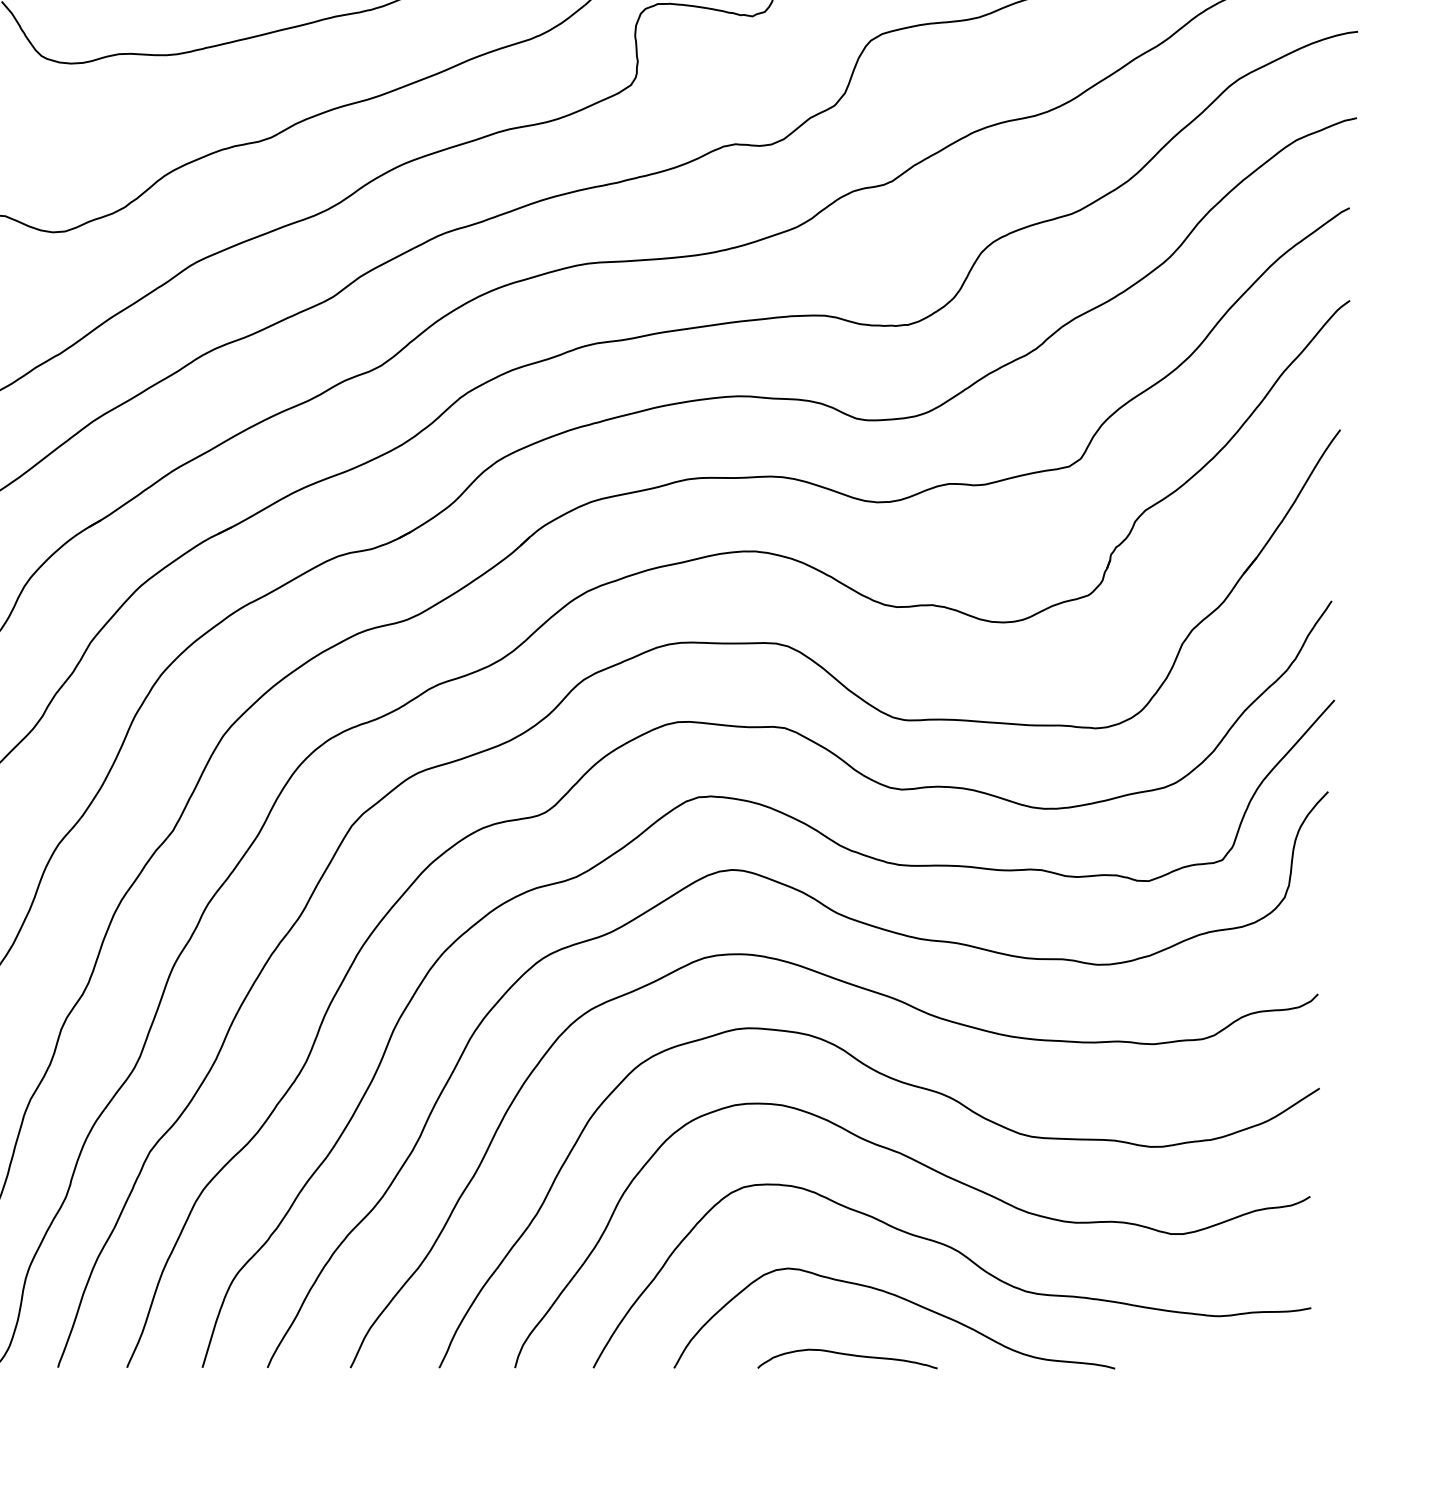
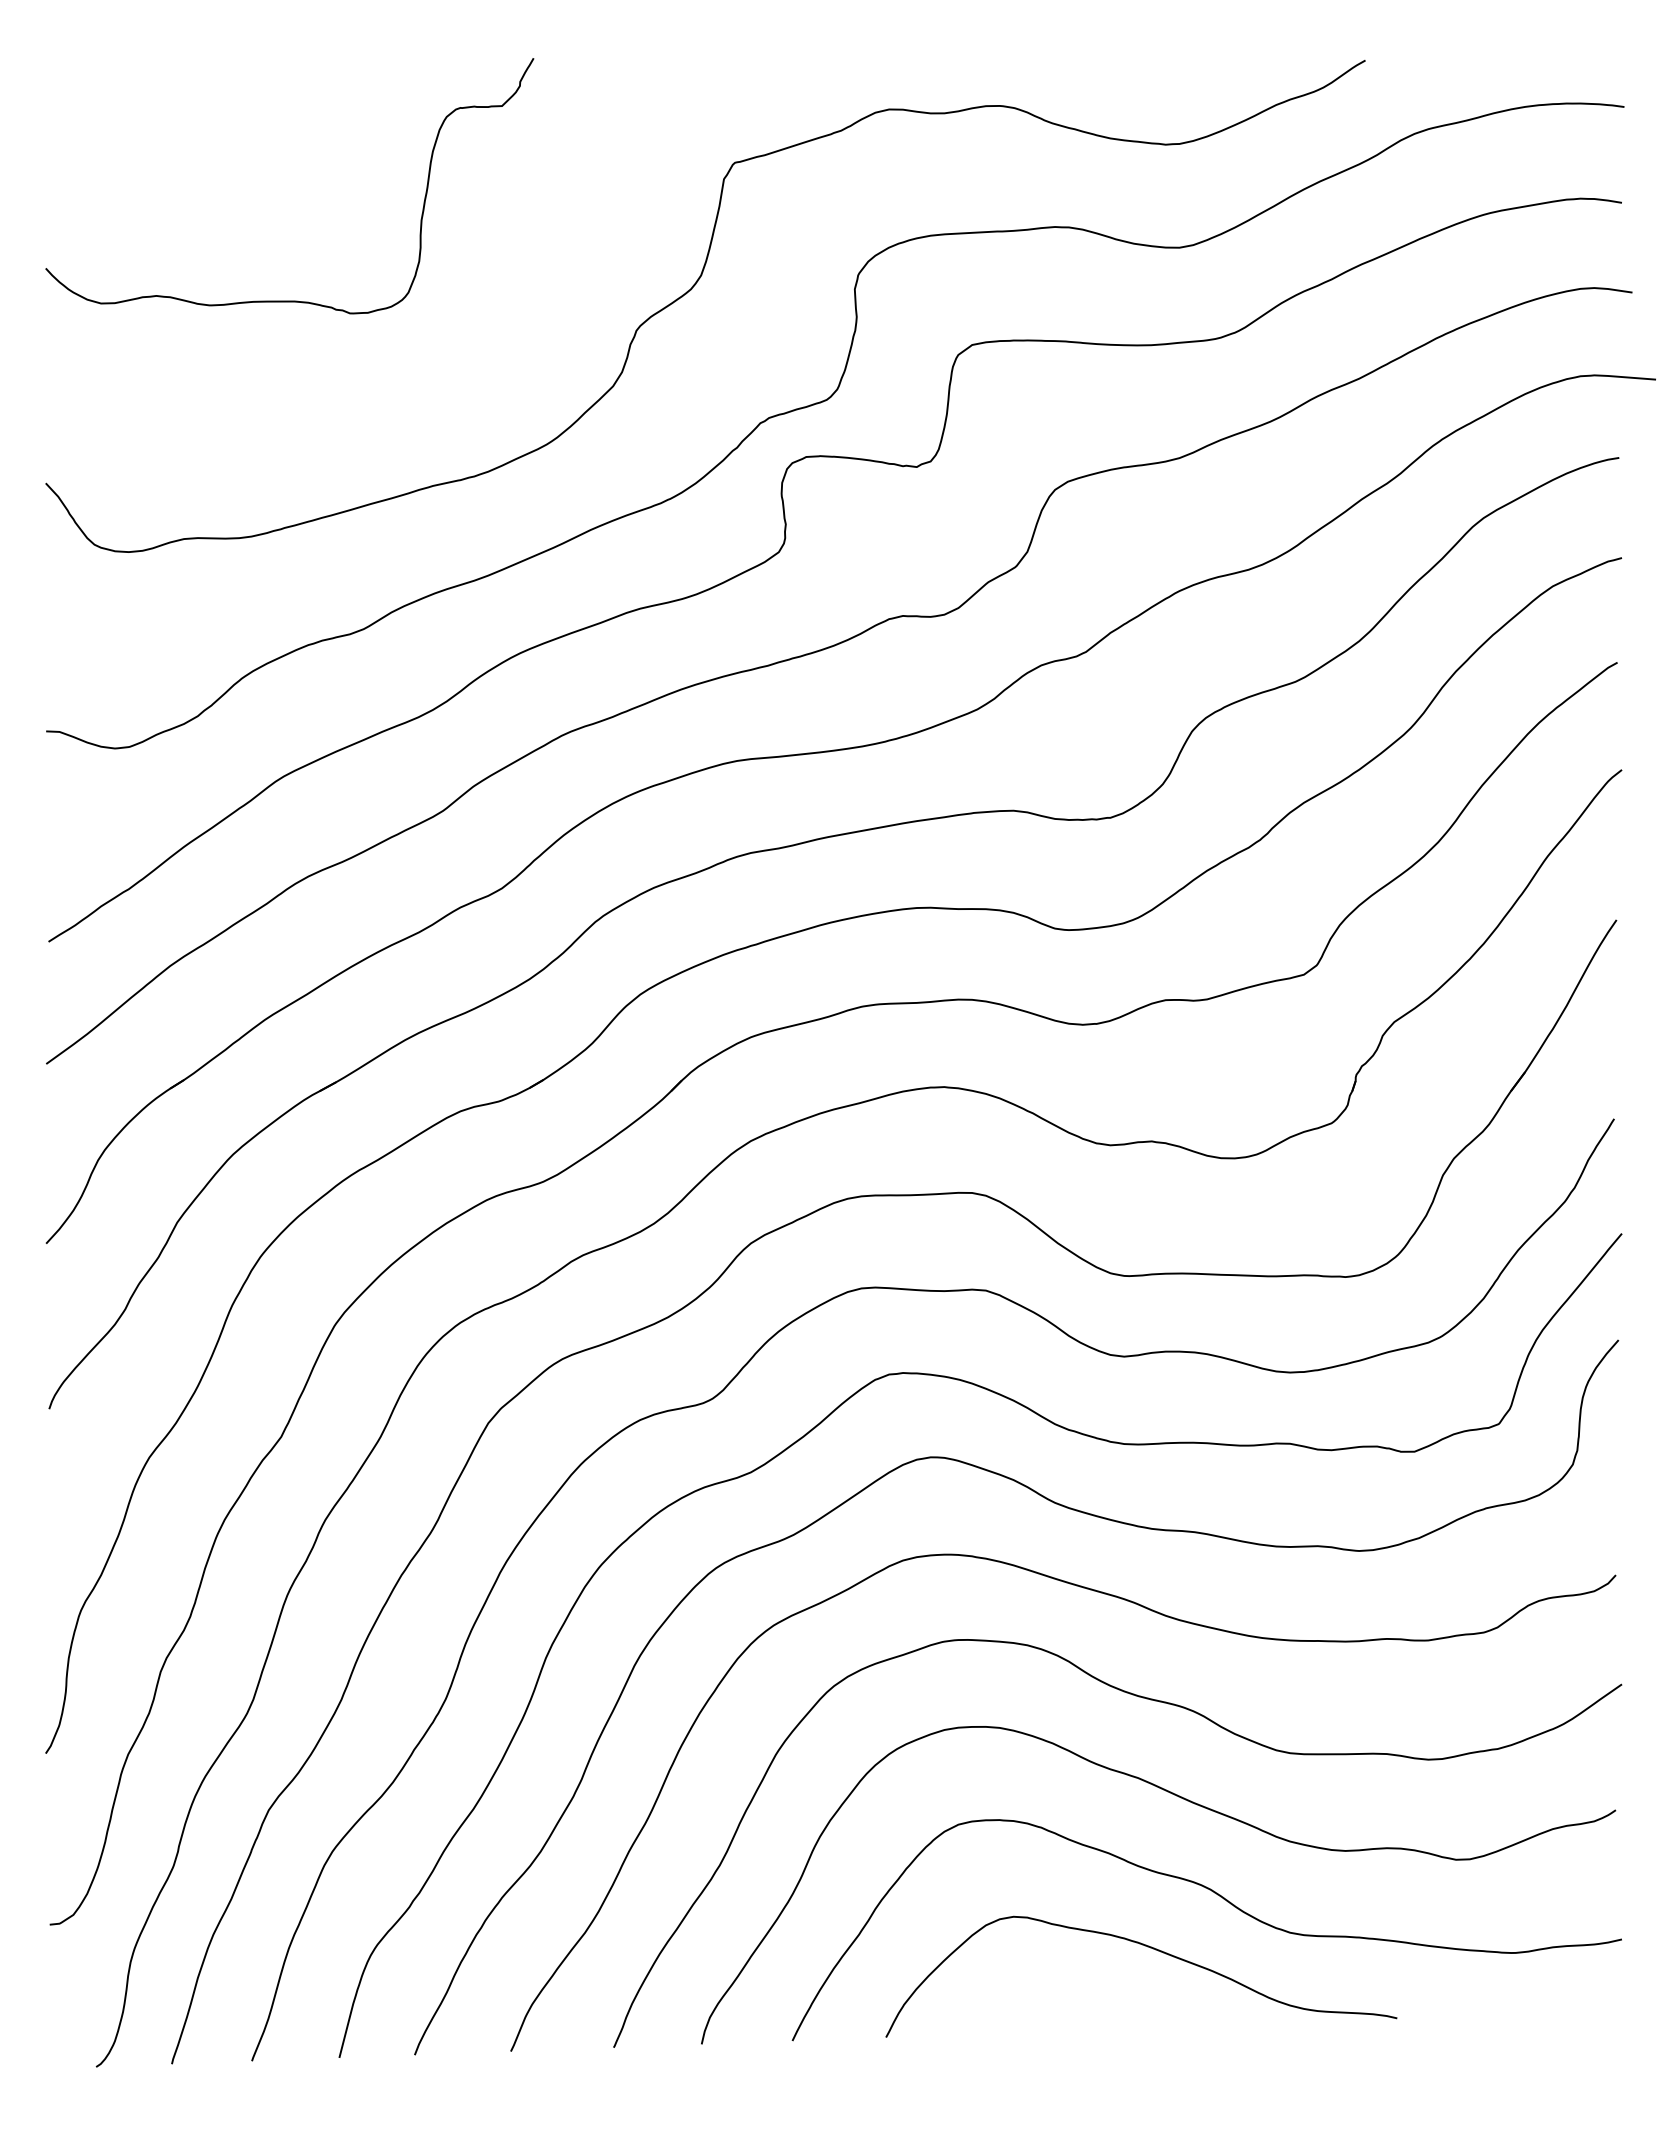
curve: (847, 1355) -> (1086, 2014), removed

